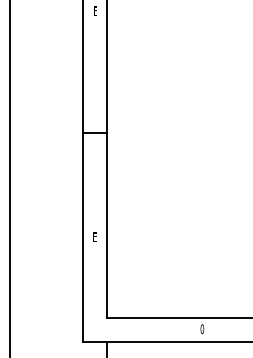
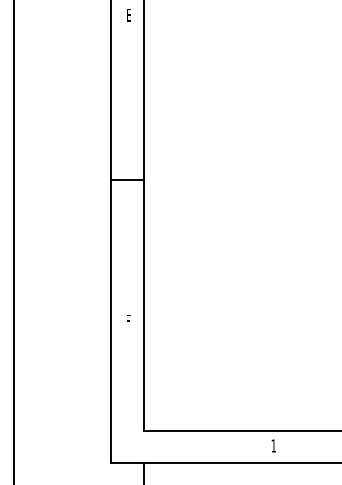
text: (95, 237) -> (128, 321), E -> F
text: (202, 328) -> (273, 445), 0 -> 1

